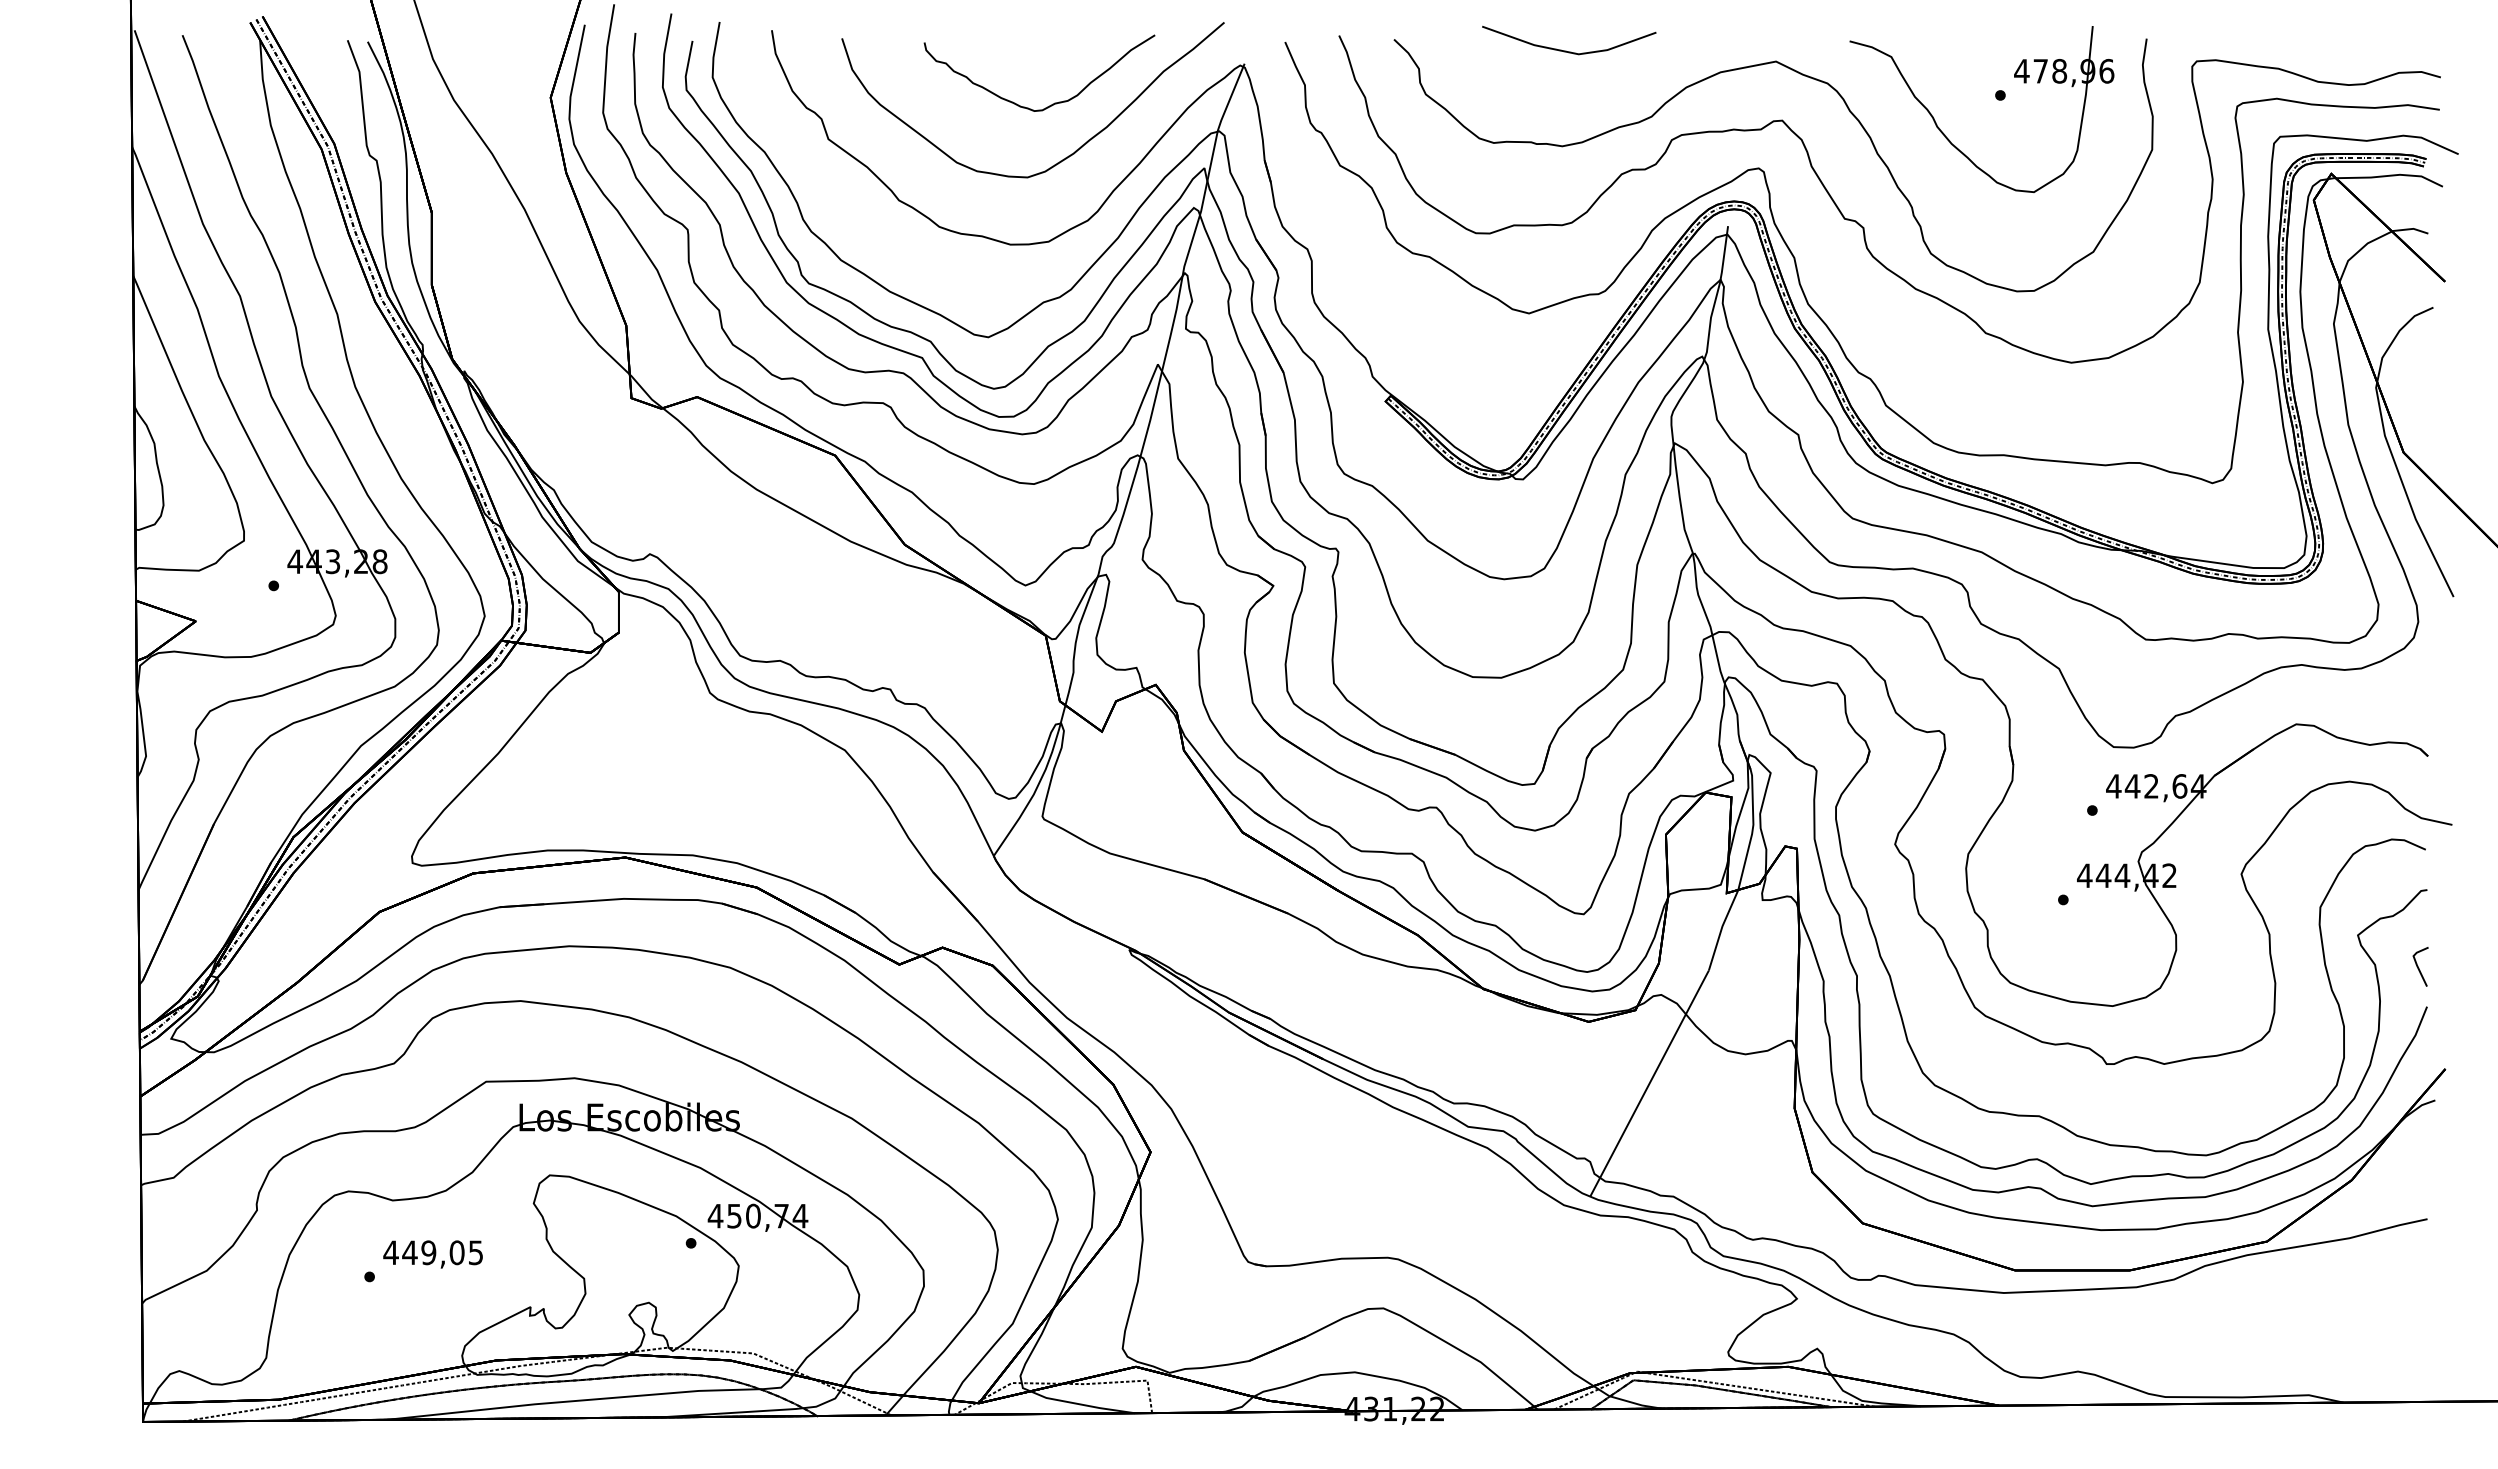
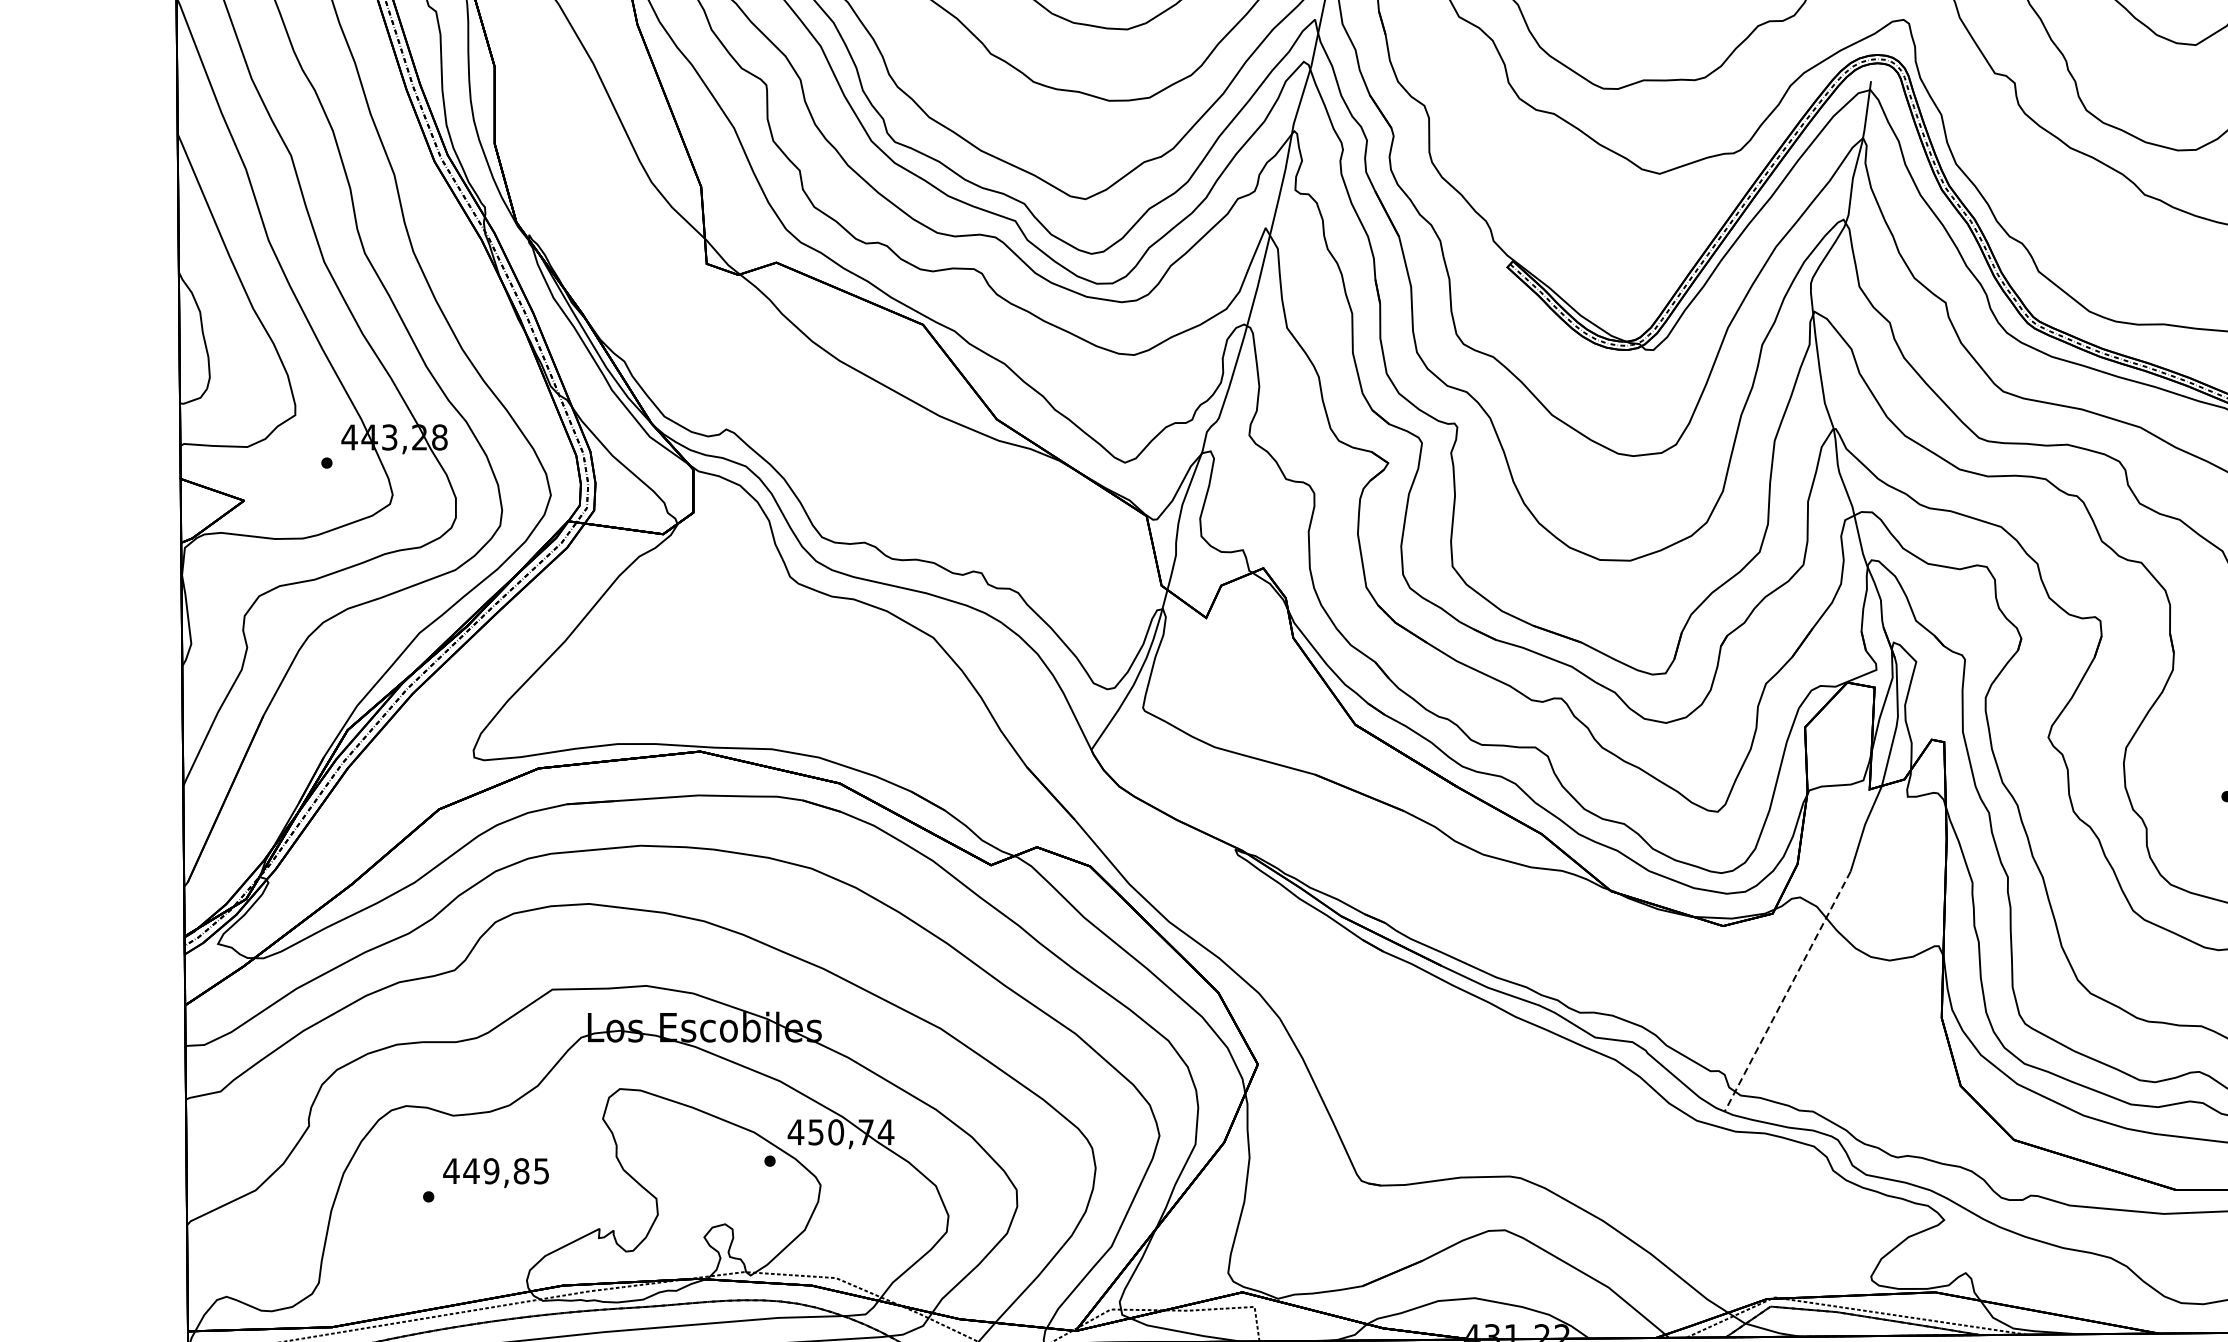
line: (1649, 1083) -> (1787, 991), solid -> dashed
text: (456, 1252) -> (520, 1170), 449,05 -> 449,85

